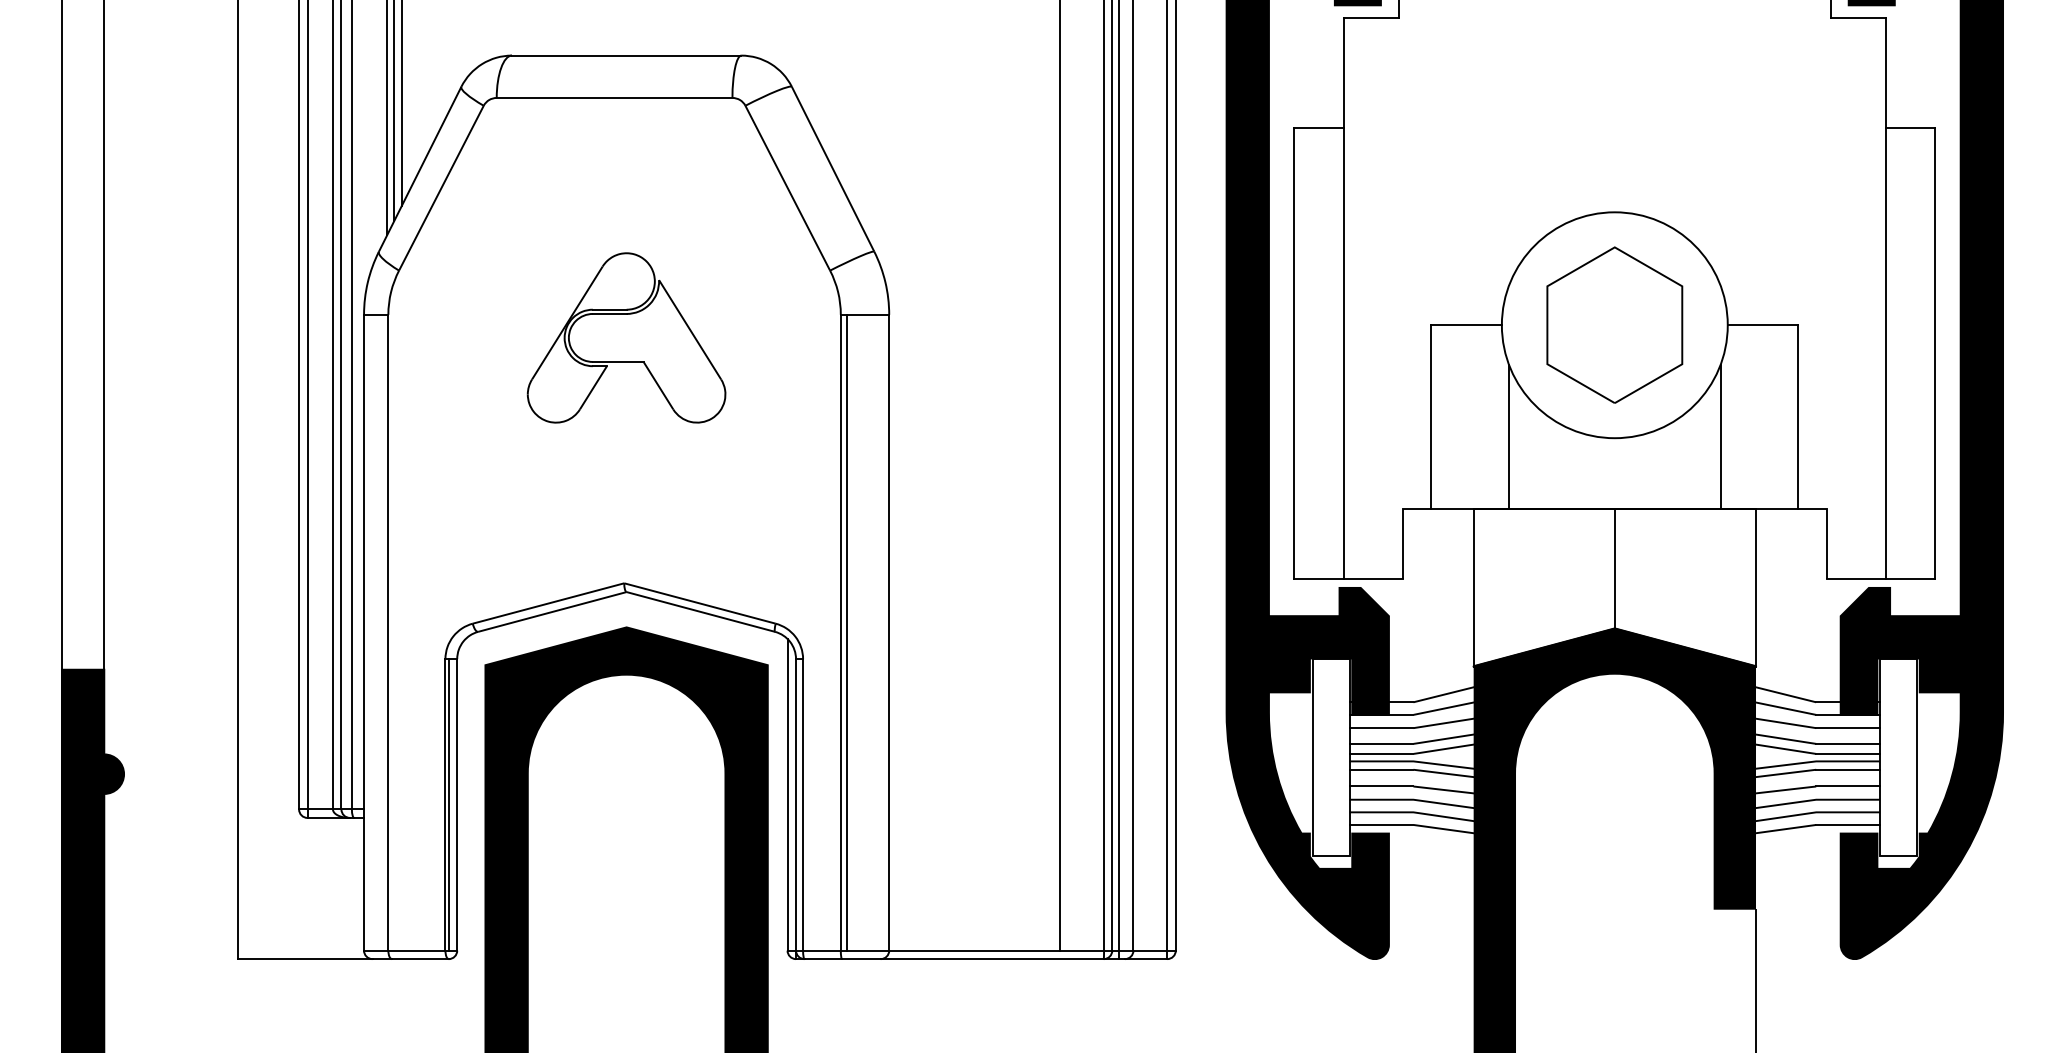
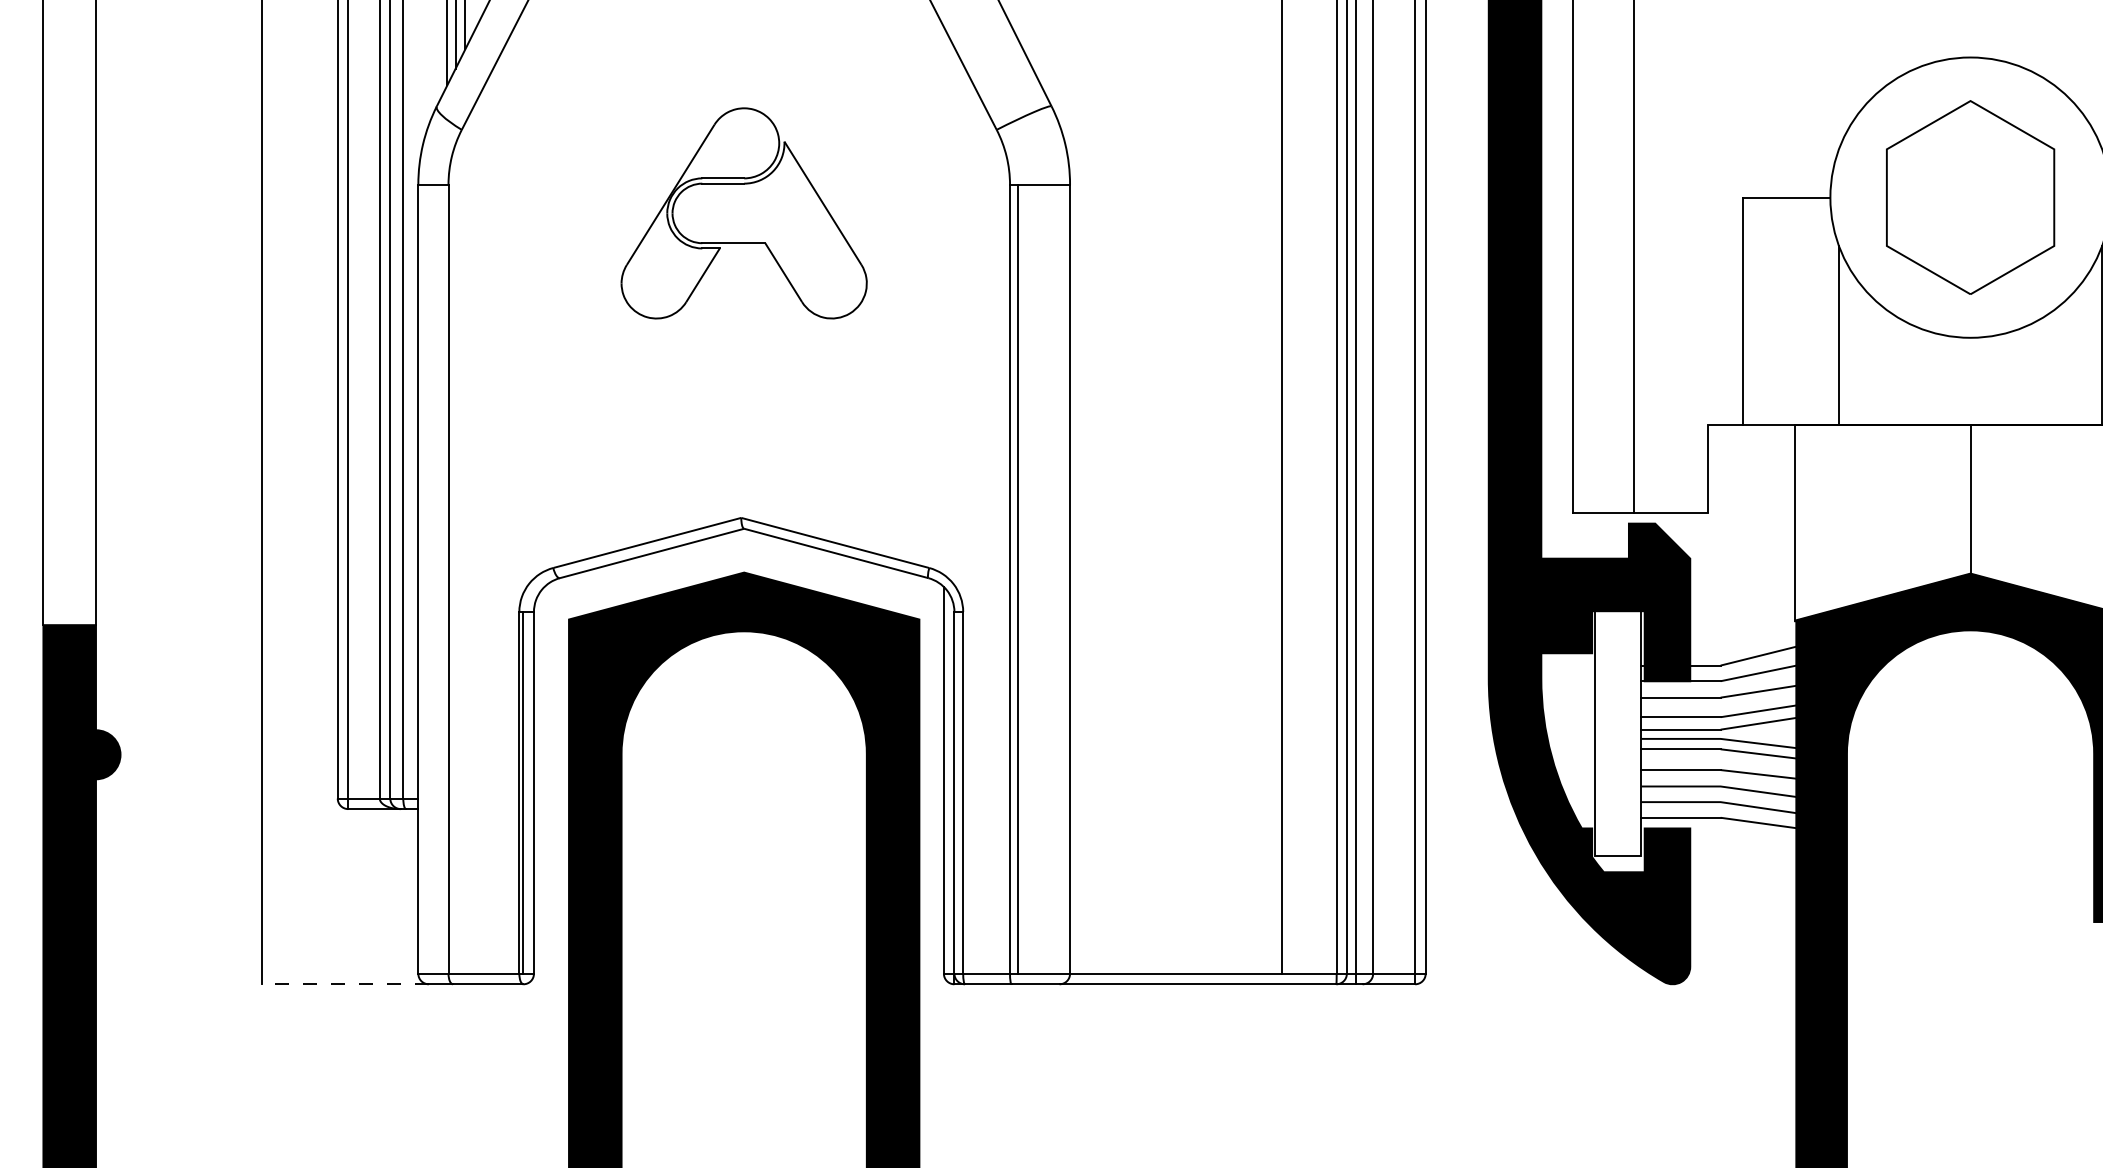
line: (304, 959) -> (344, 984), solid -> dashed

